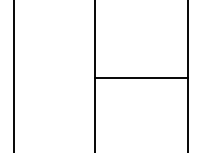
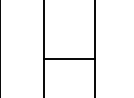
line: (140, 77) -> (68, 59), moved

